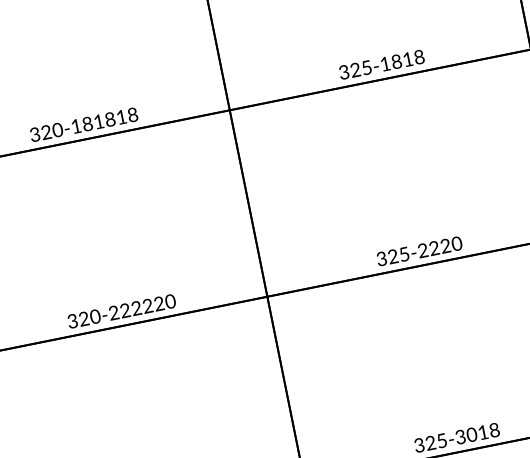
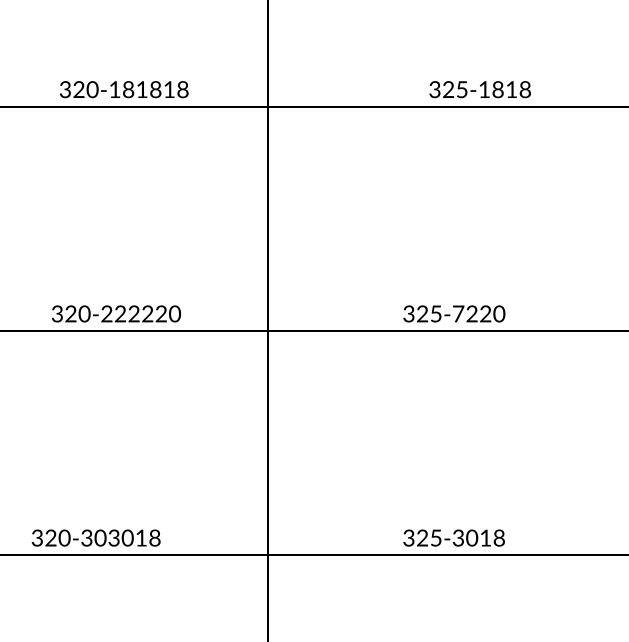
text: (381, 64) -> (479, 89), moved
text: (84, 124) -> (124, 89), moved
text: (422, 250) -> (458, 313), 325-2220 -> 325-7220
text: (120, 311) -> (115, 313), moved

